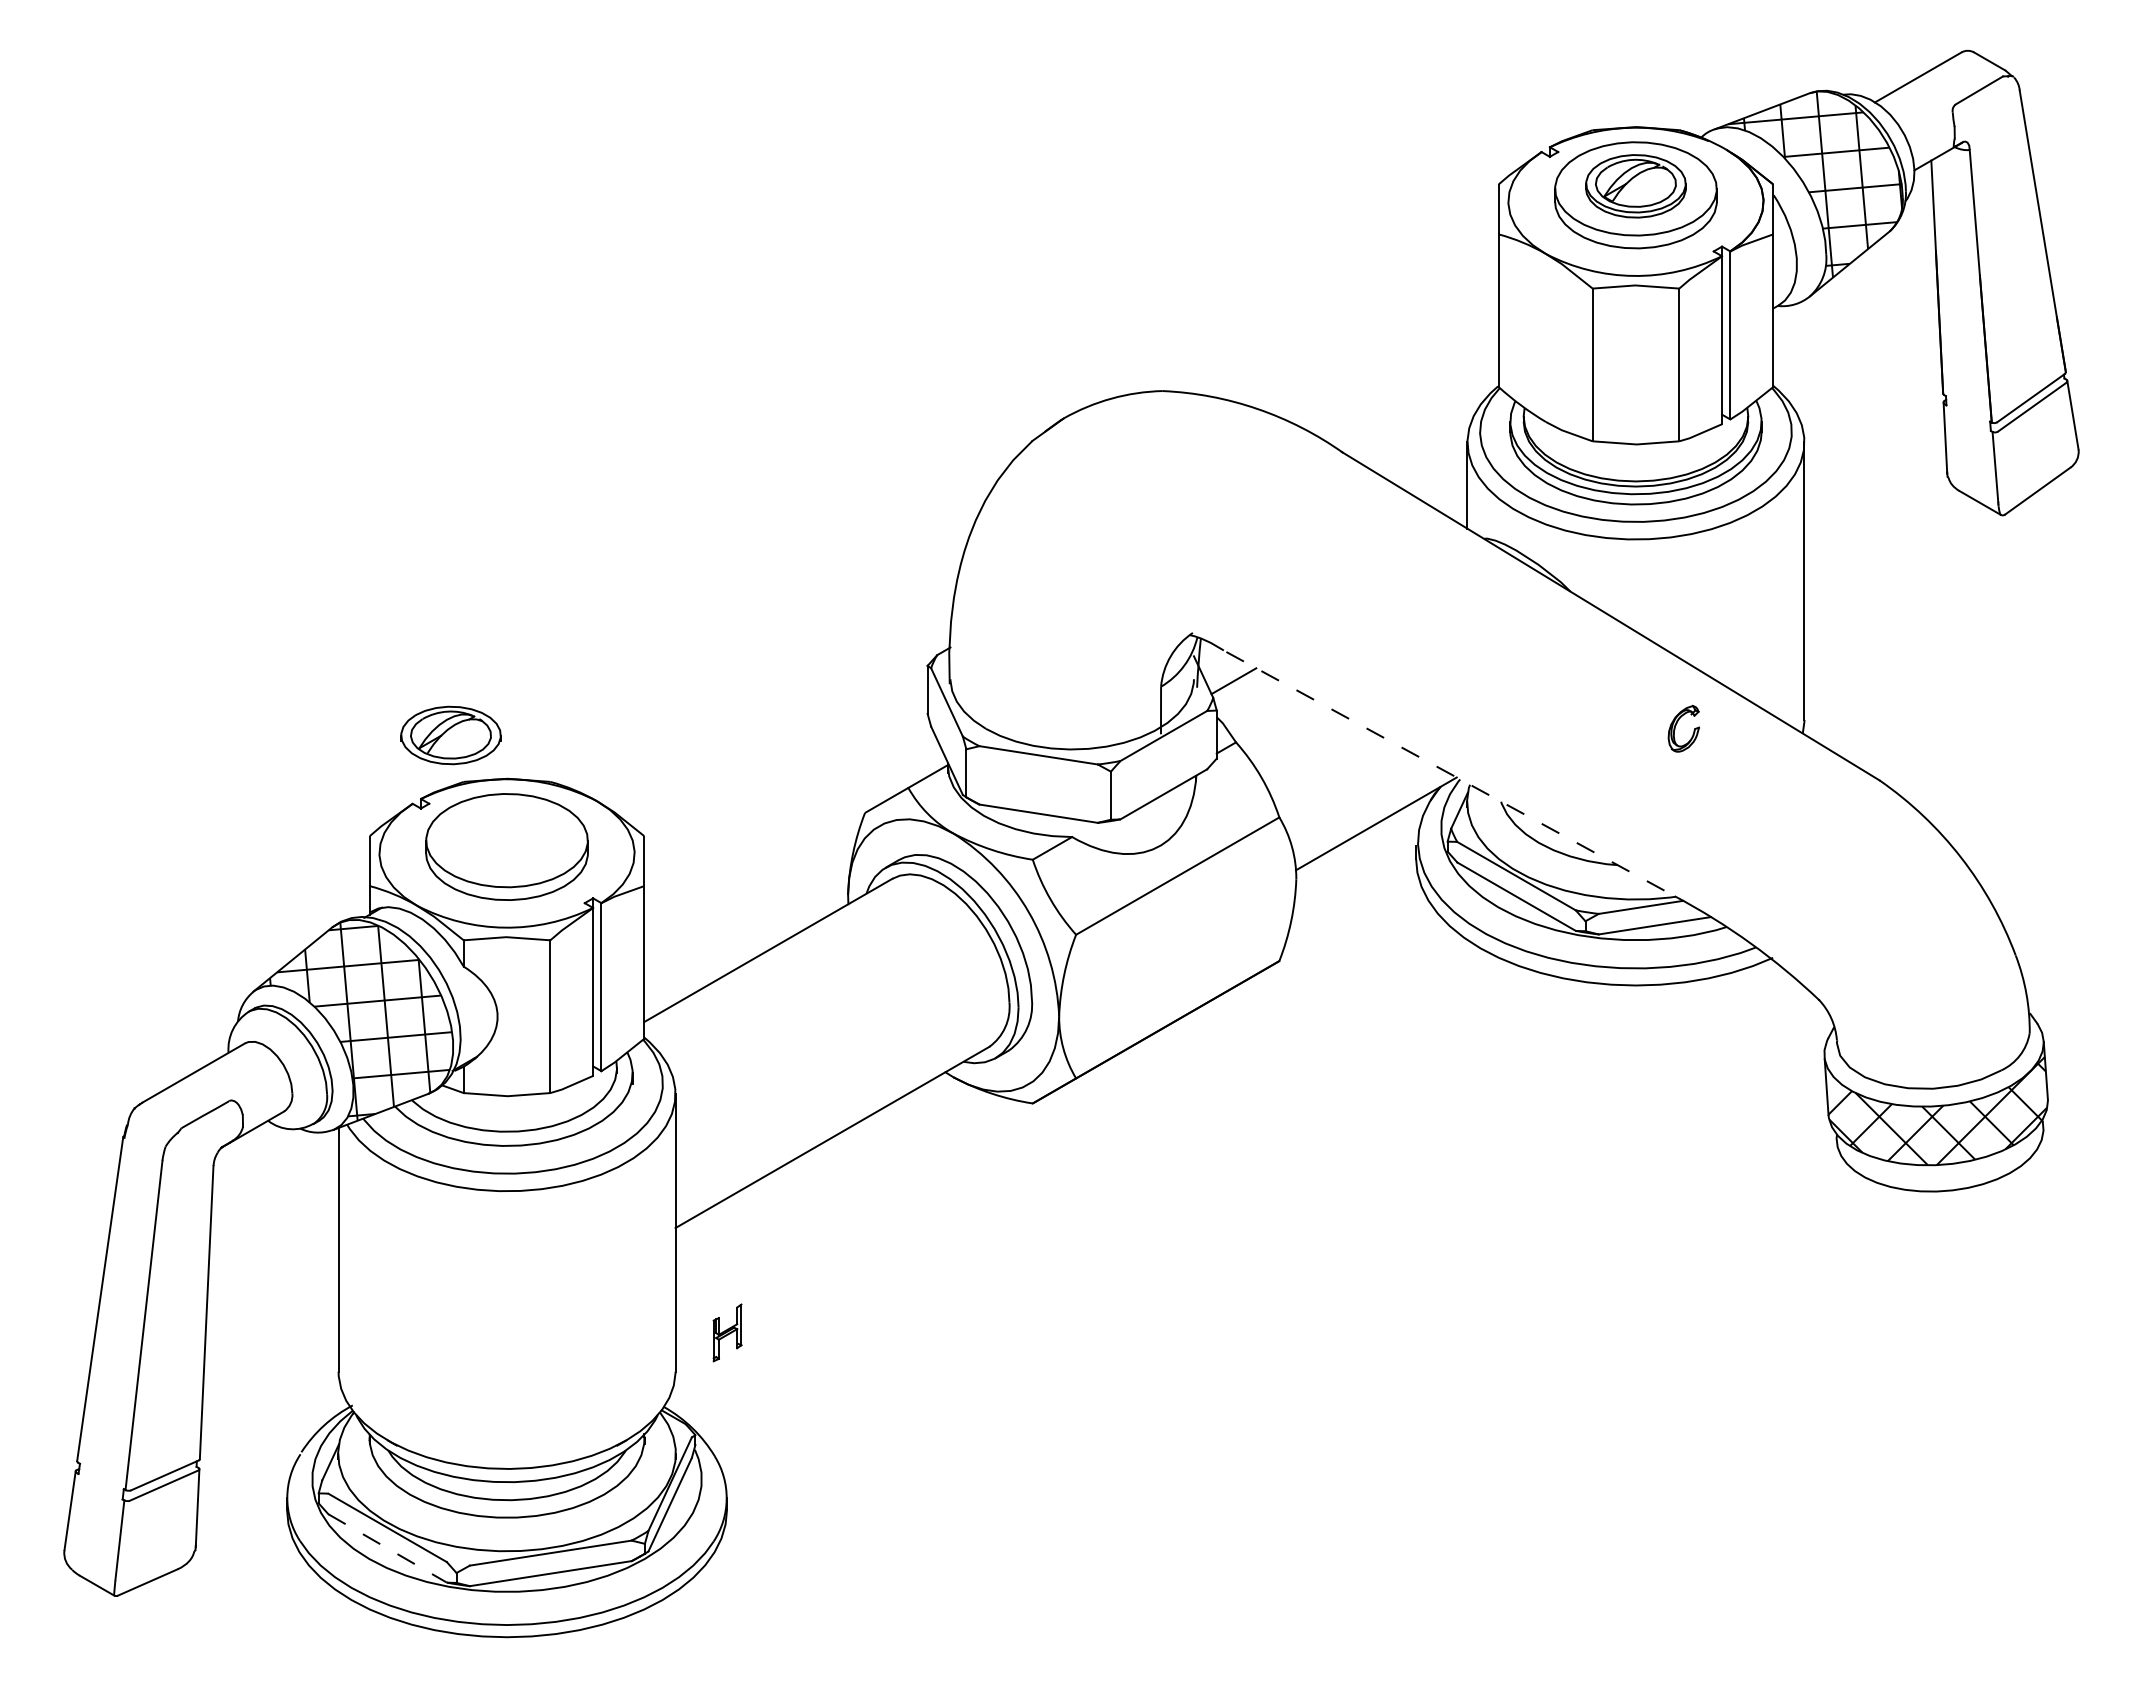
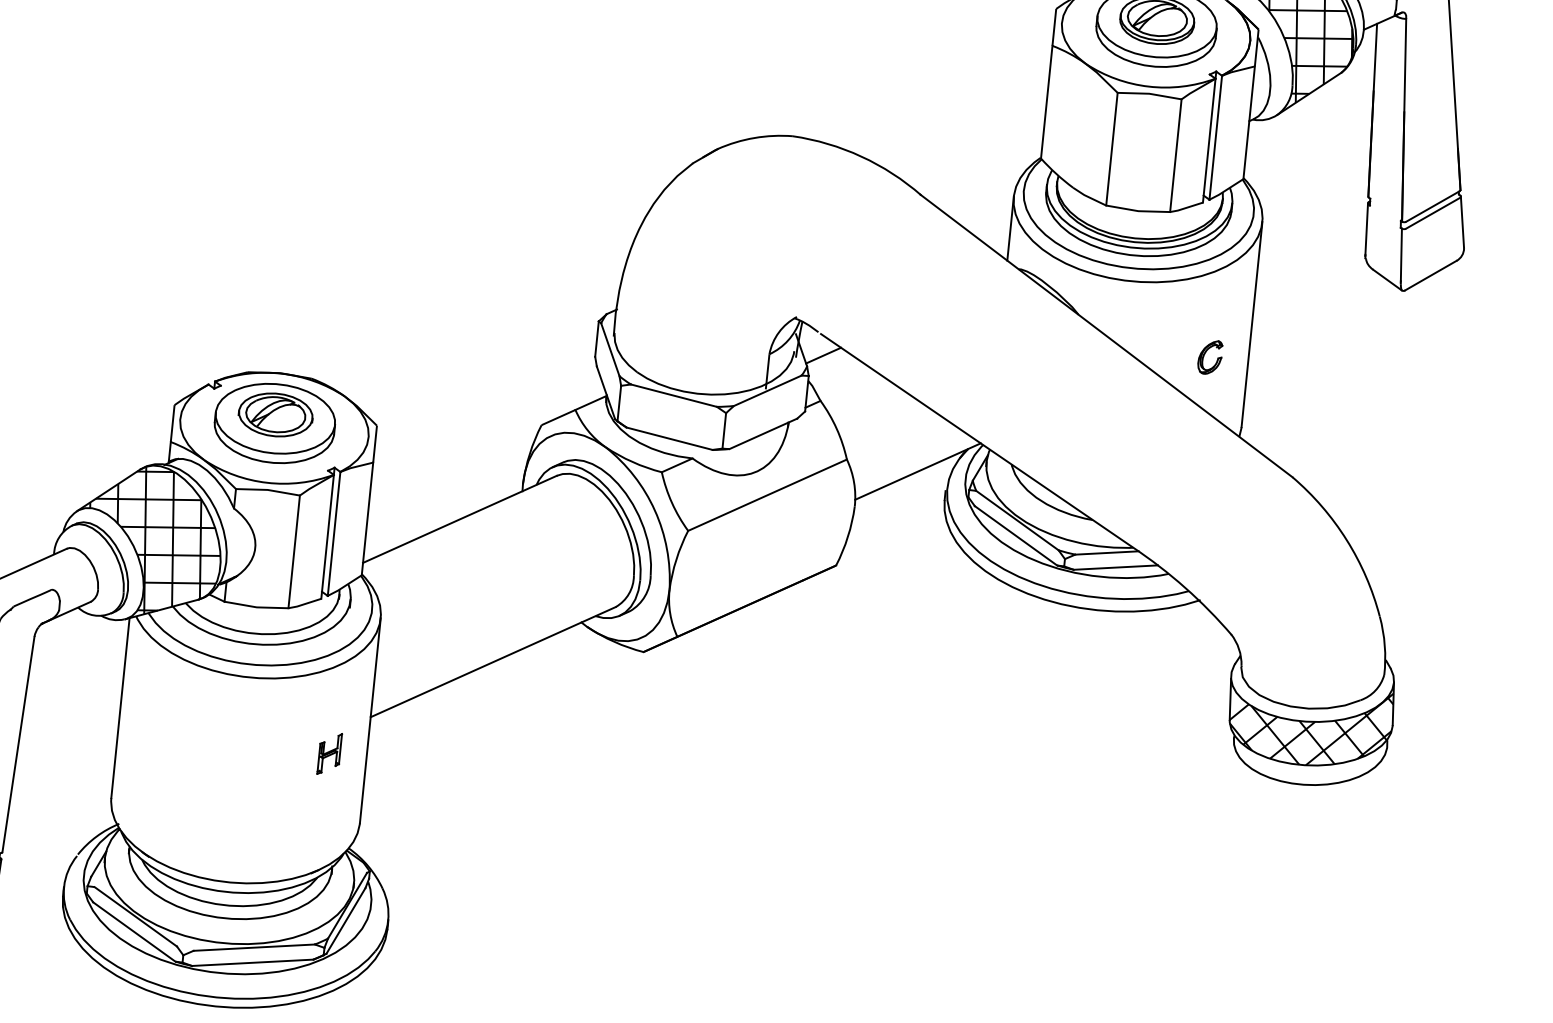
part: (1676, 725) -> (1205, 354), moved
part: (450, 735) -> (275, 414), moved
line: (1451, 774) -> (977, 440), dashed -> solid
part: (727, 1332) -> (329, 753), moved
line: (388, 1548) -> (134, 932), dashed -> solid

